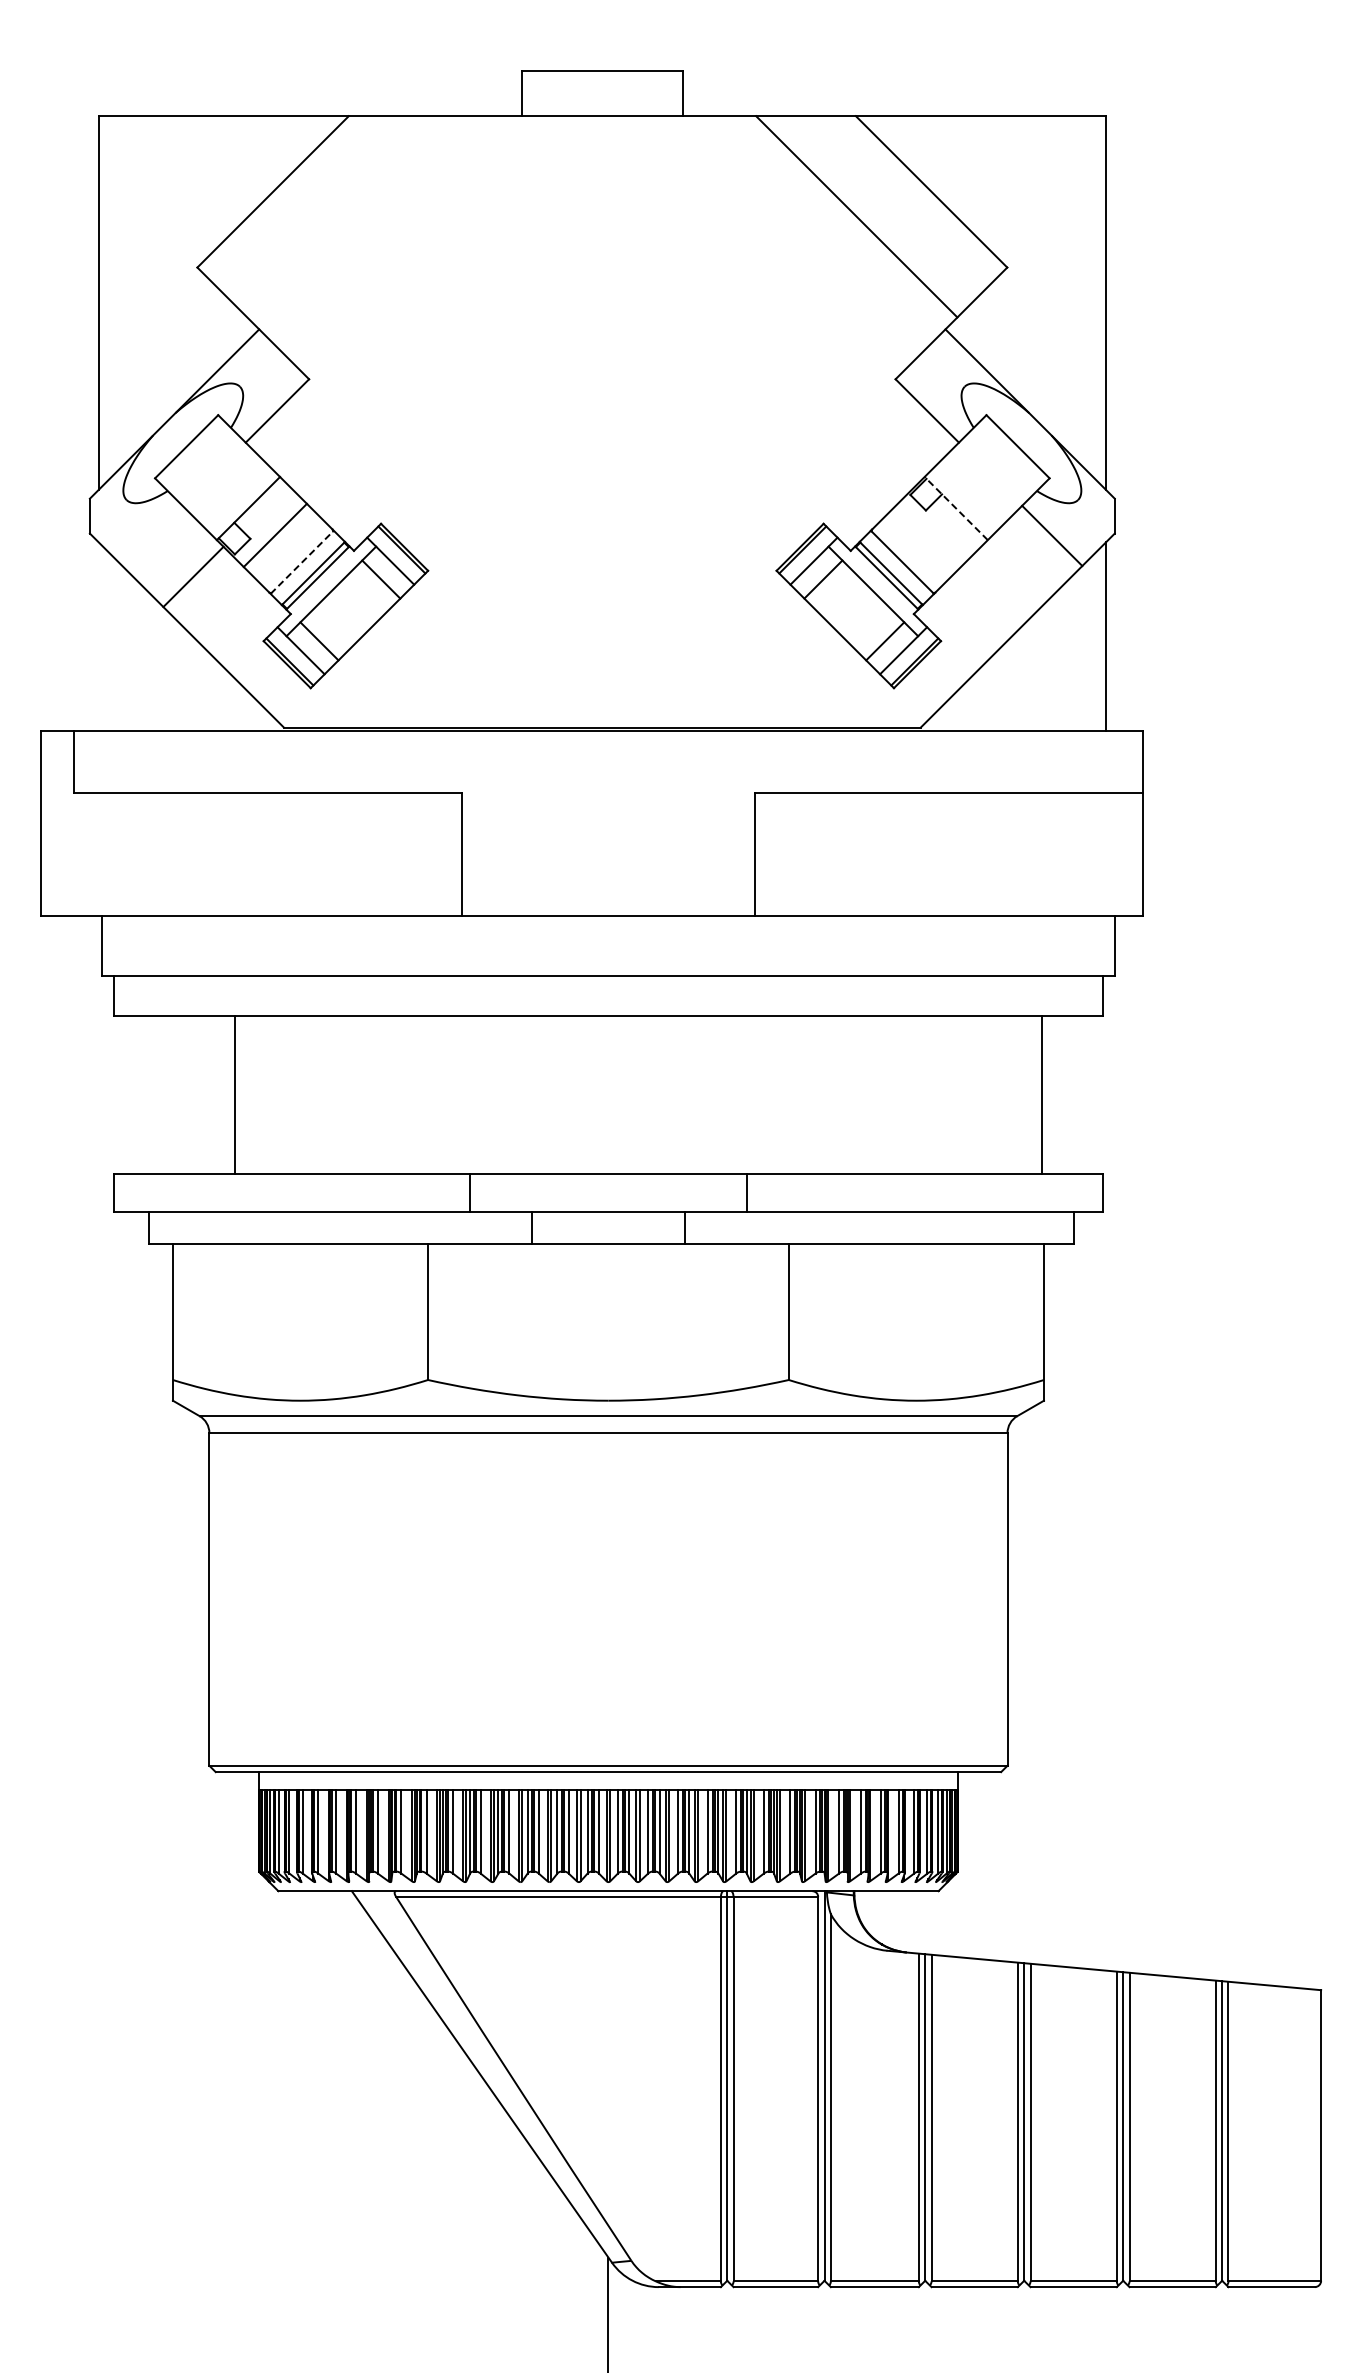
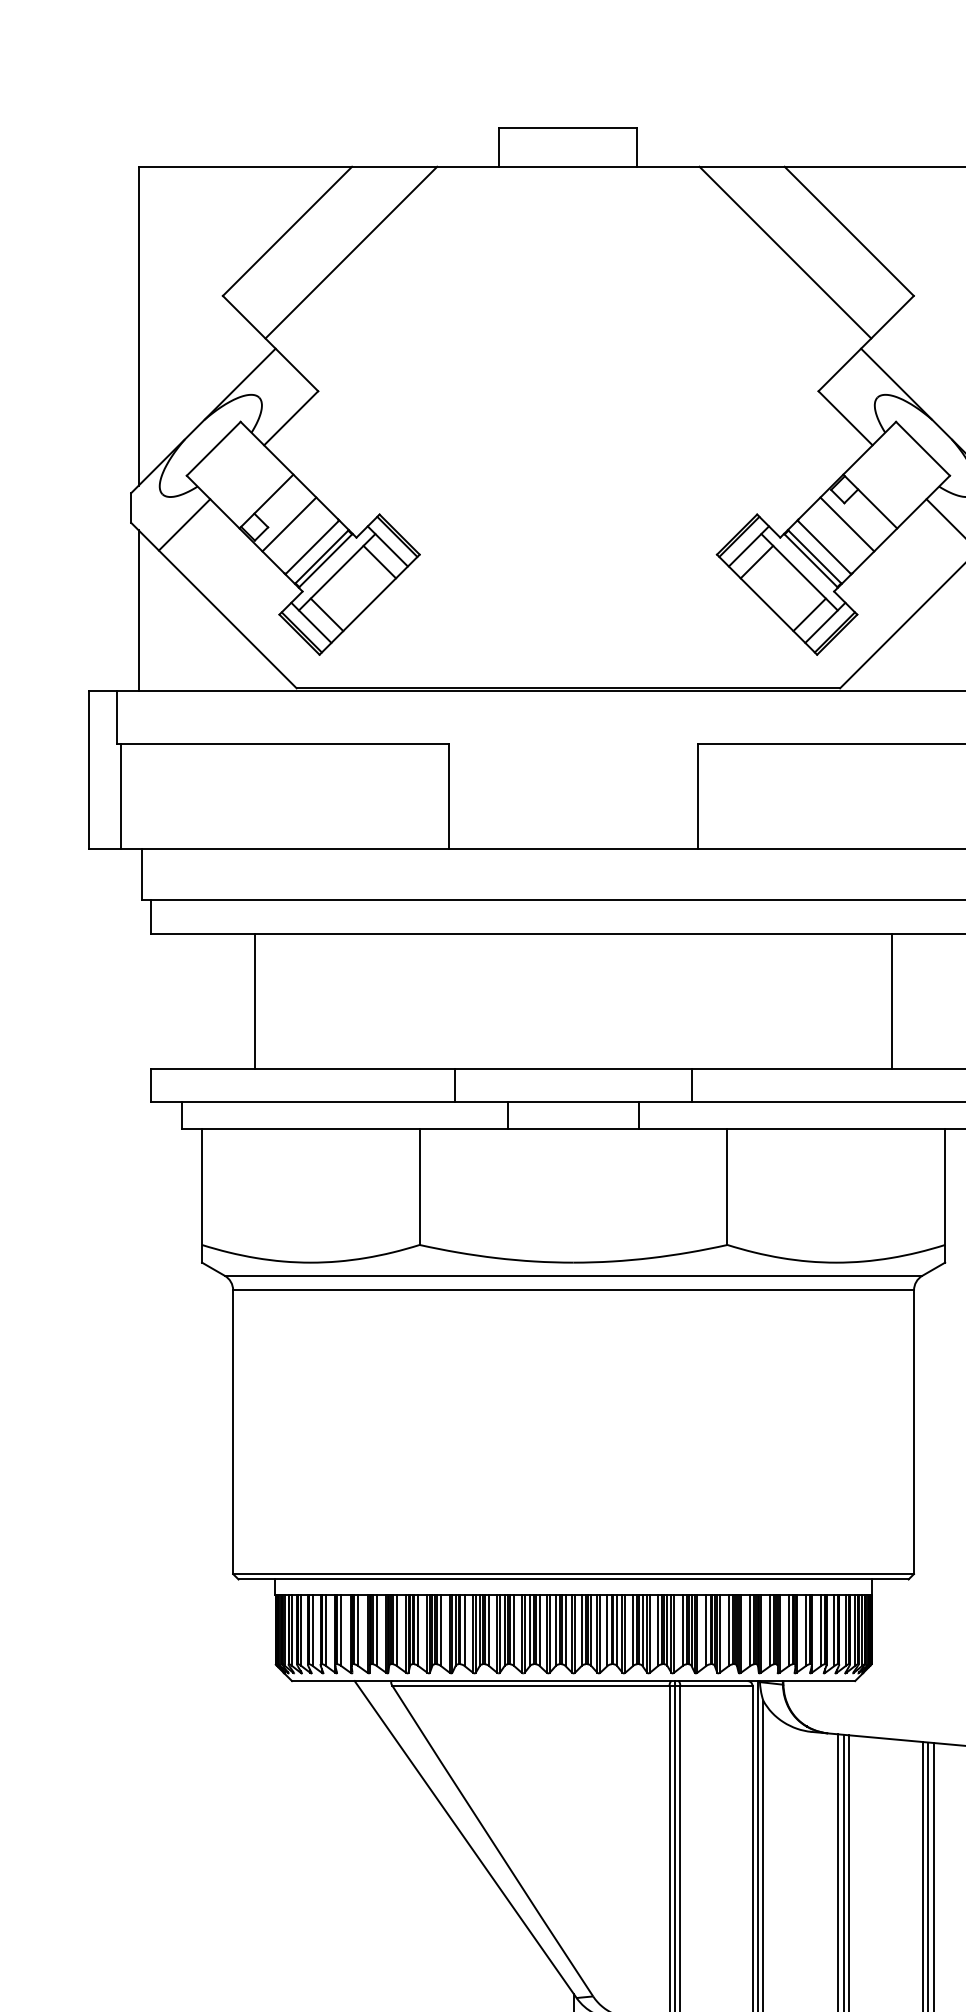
line: (347, 216) -> (350, 252), added
line: (956, 508) -> (870, 501), dashed -> solid
line: (928, 535) -> (846, 524), added
line: (302, 562) -> (312, 547), dashed -> solid
line: (193, 576) -> (184, 524), moved
line: (98, 636) -> (138, 610), added
line: (78, 854) -> (121, 796), added
line: (1042, 1094) -> (892, 1001), moved

